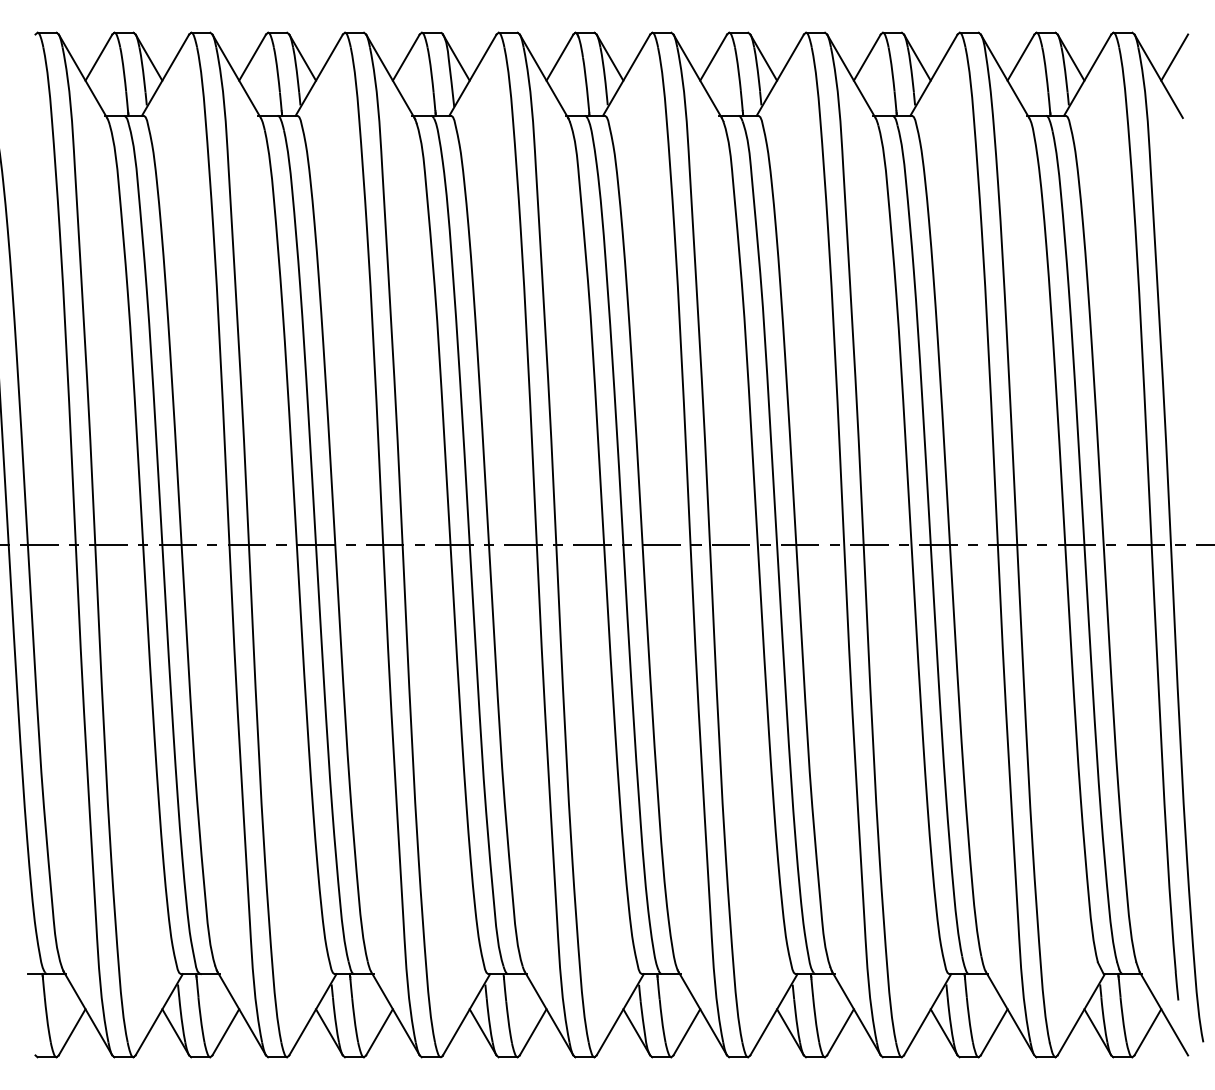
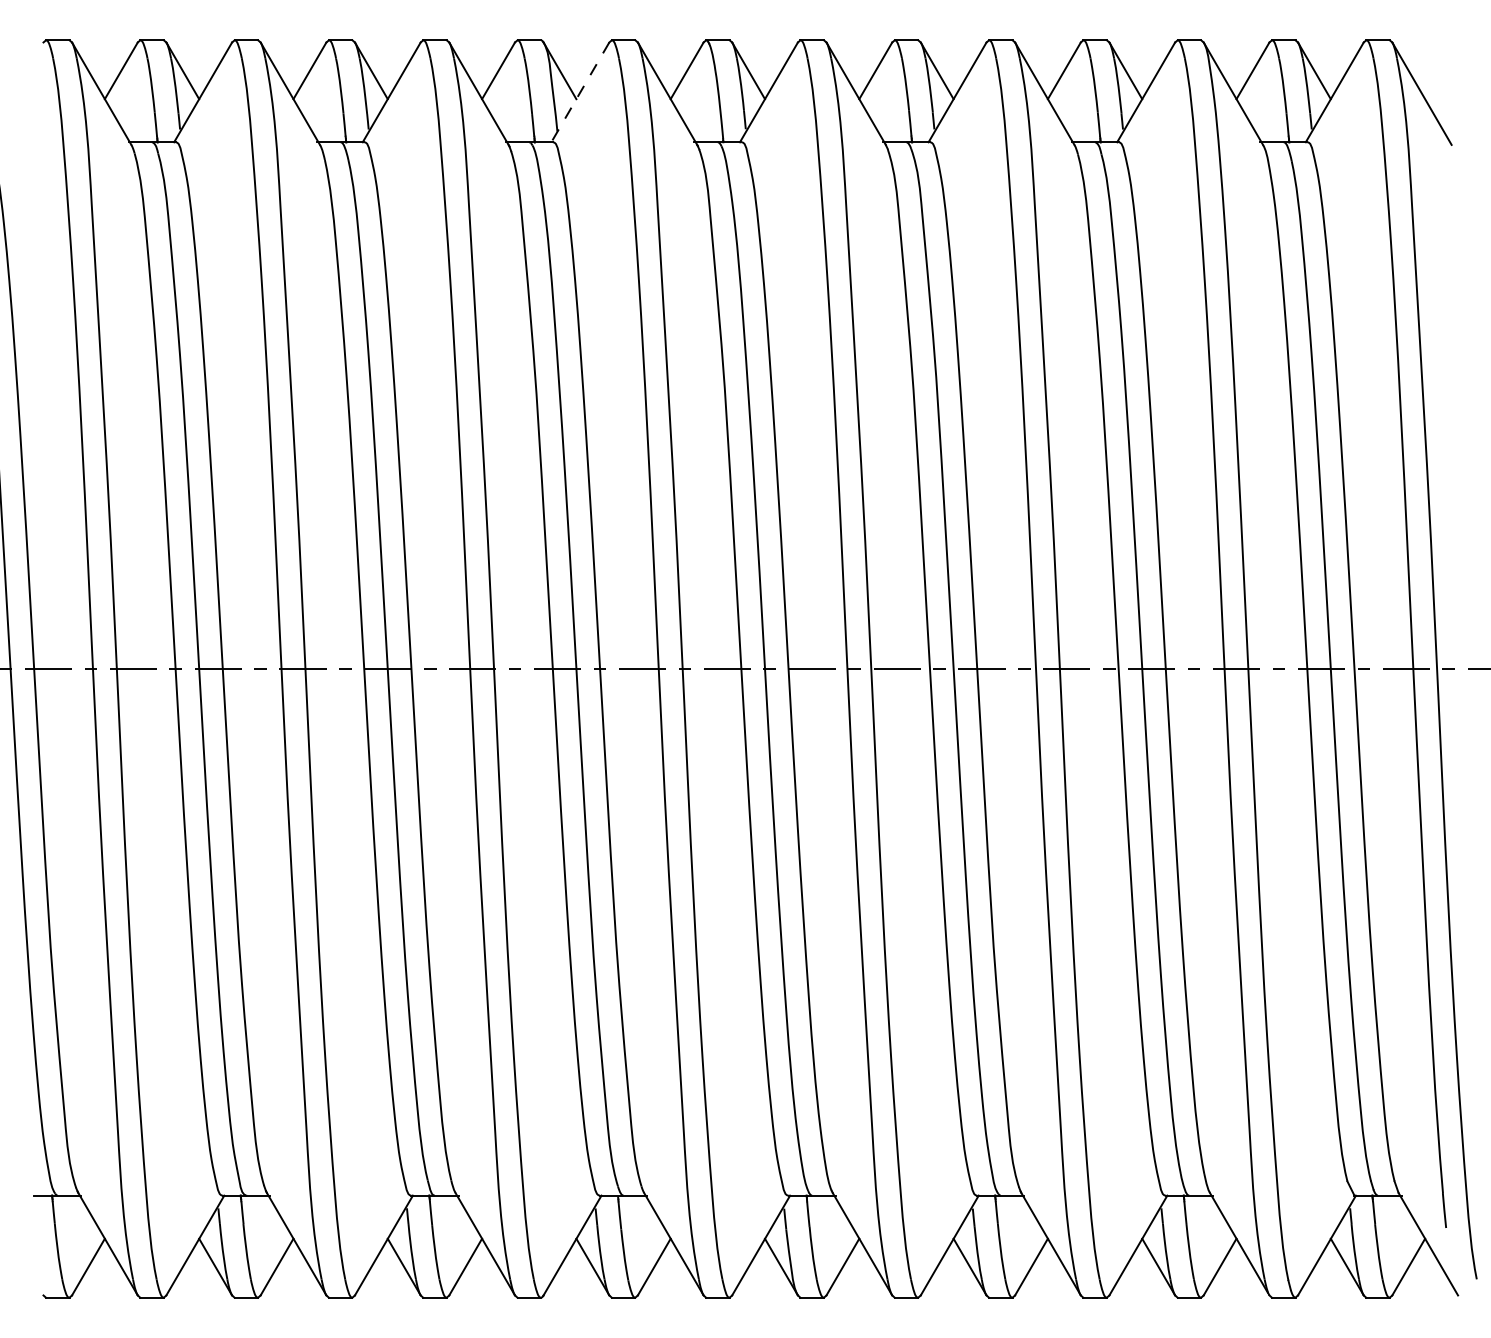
line: (1174, 57) -> (1441, 70), removed
line: (473, 75) -> (580, 92), solid -> dashed

